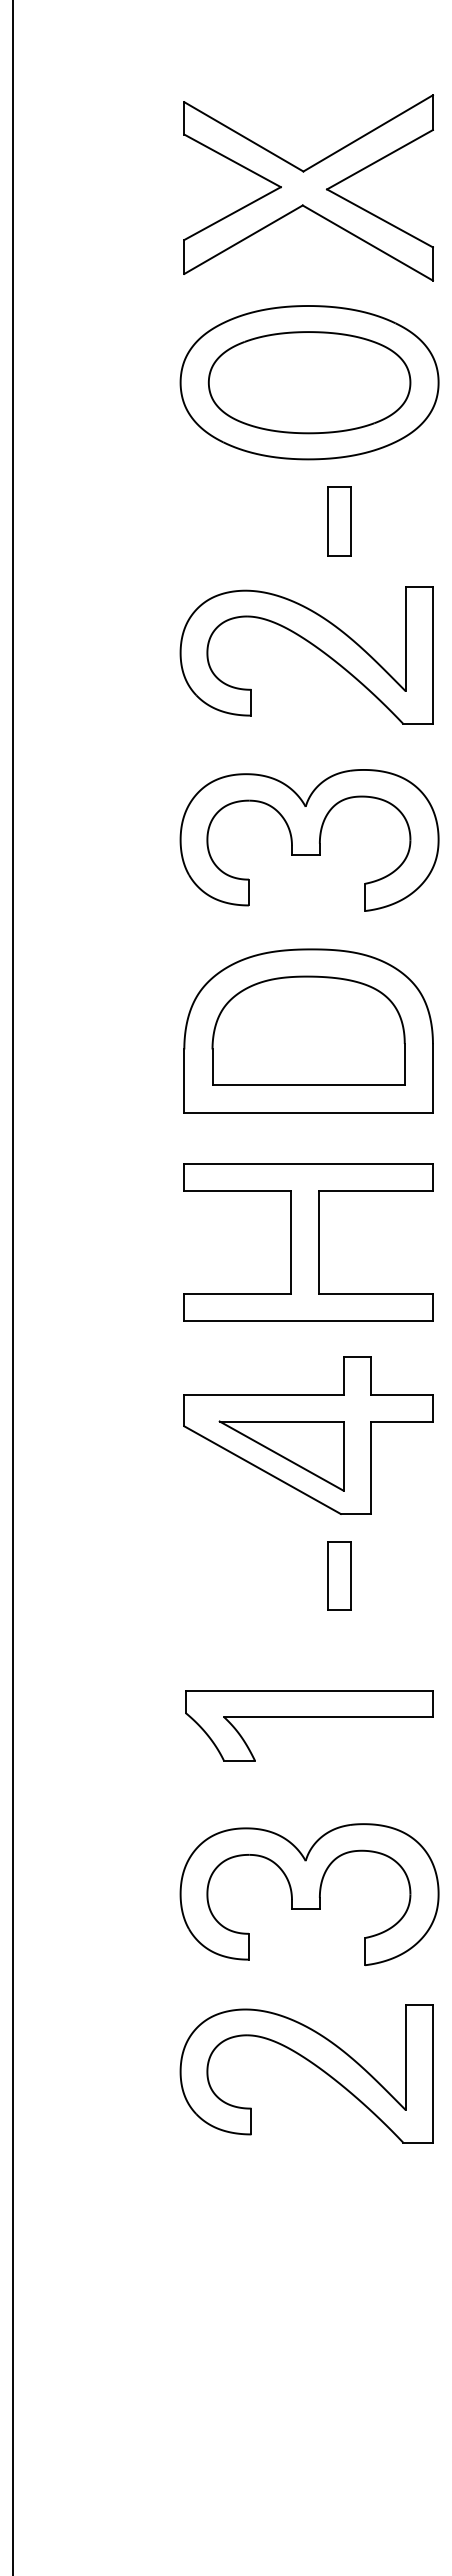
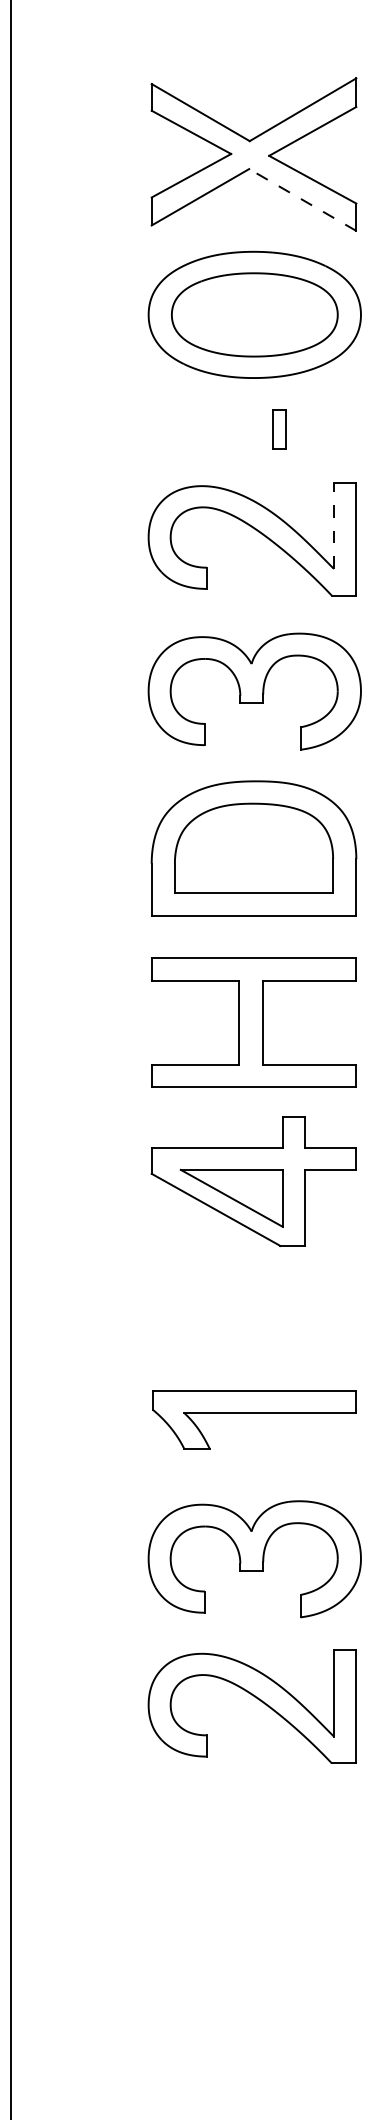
line: (367, 242) -> (302, 199), solid -> dashed
part: (339, 521) -> (279, 429), size x0.7
line: (405, 638) -> (333, 525), solid -> dashed
part: (339, 1575) -> (279, 1296), removed

